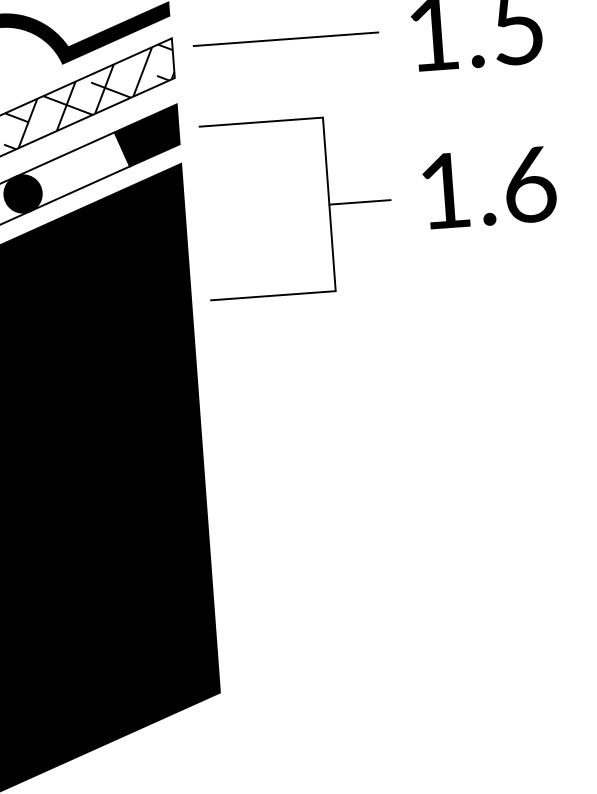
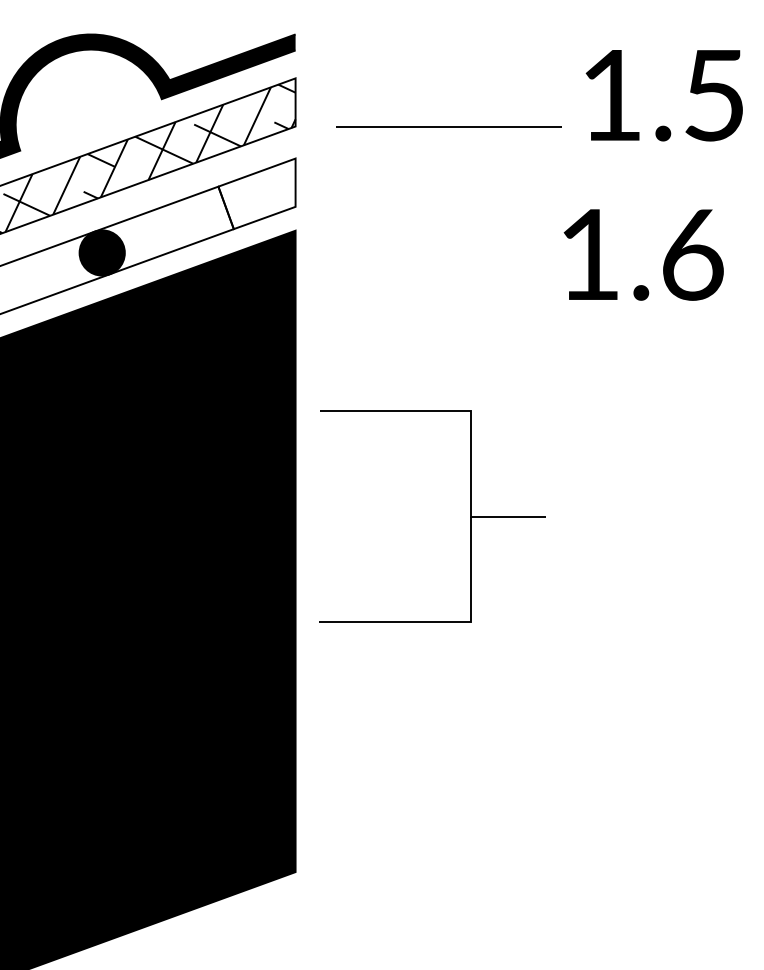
line: (285, 39) -> (448, 126), moved
fill: (146, 135) -> (256, 193), removed
text: (489, 187) -> (643, 254), moved
part: (329, 204) -> (470, 516), moved

